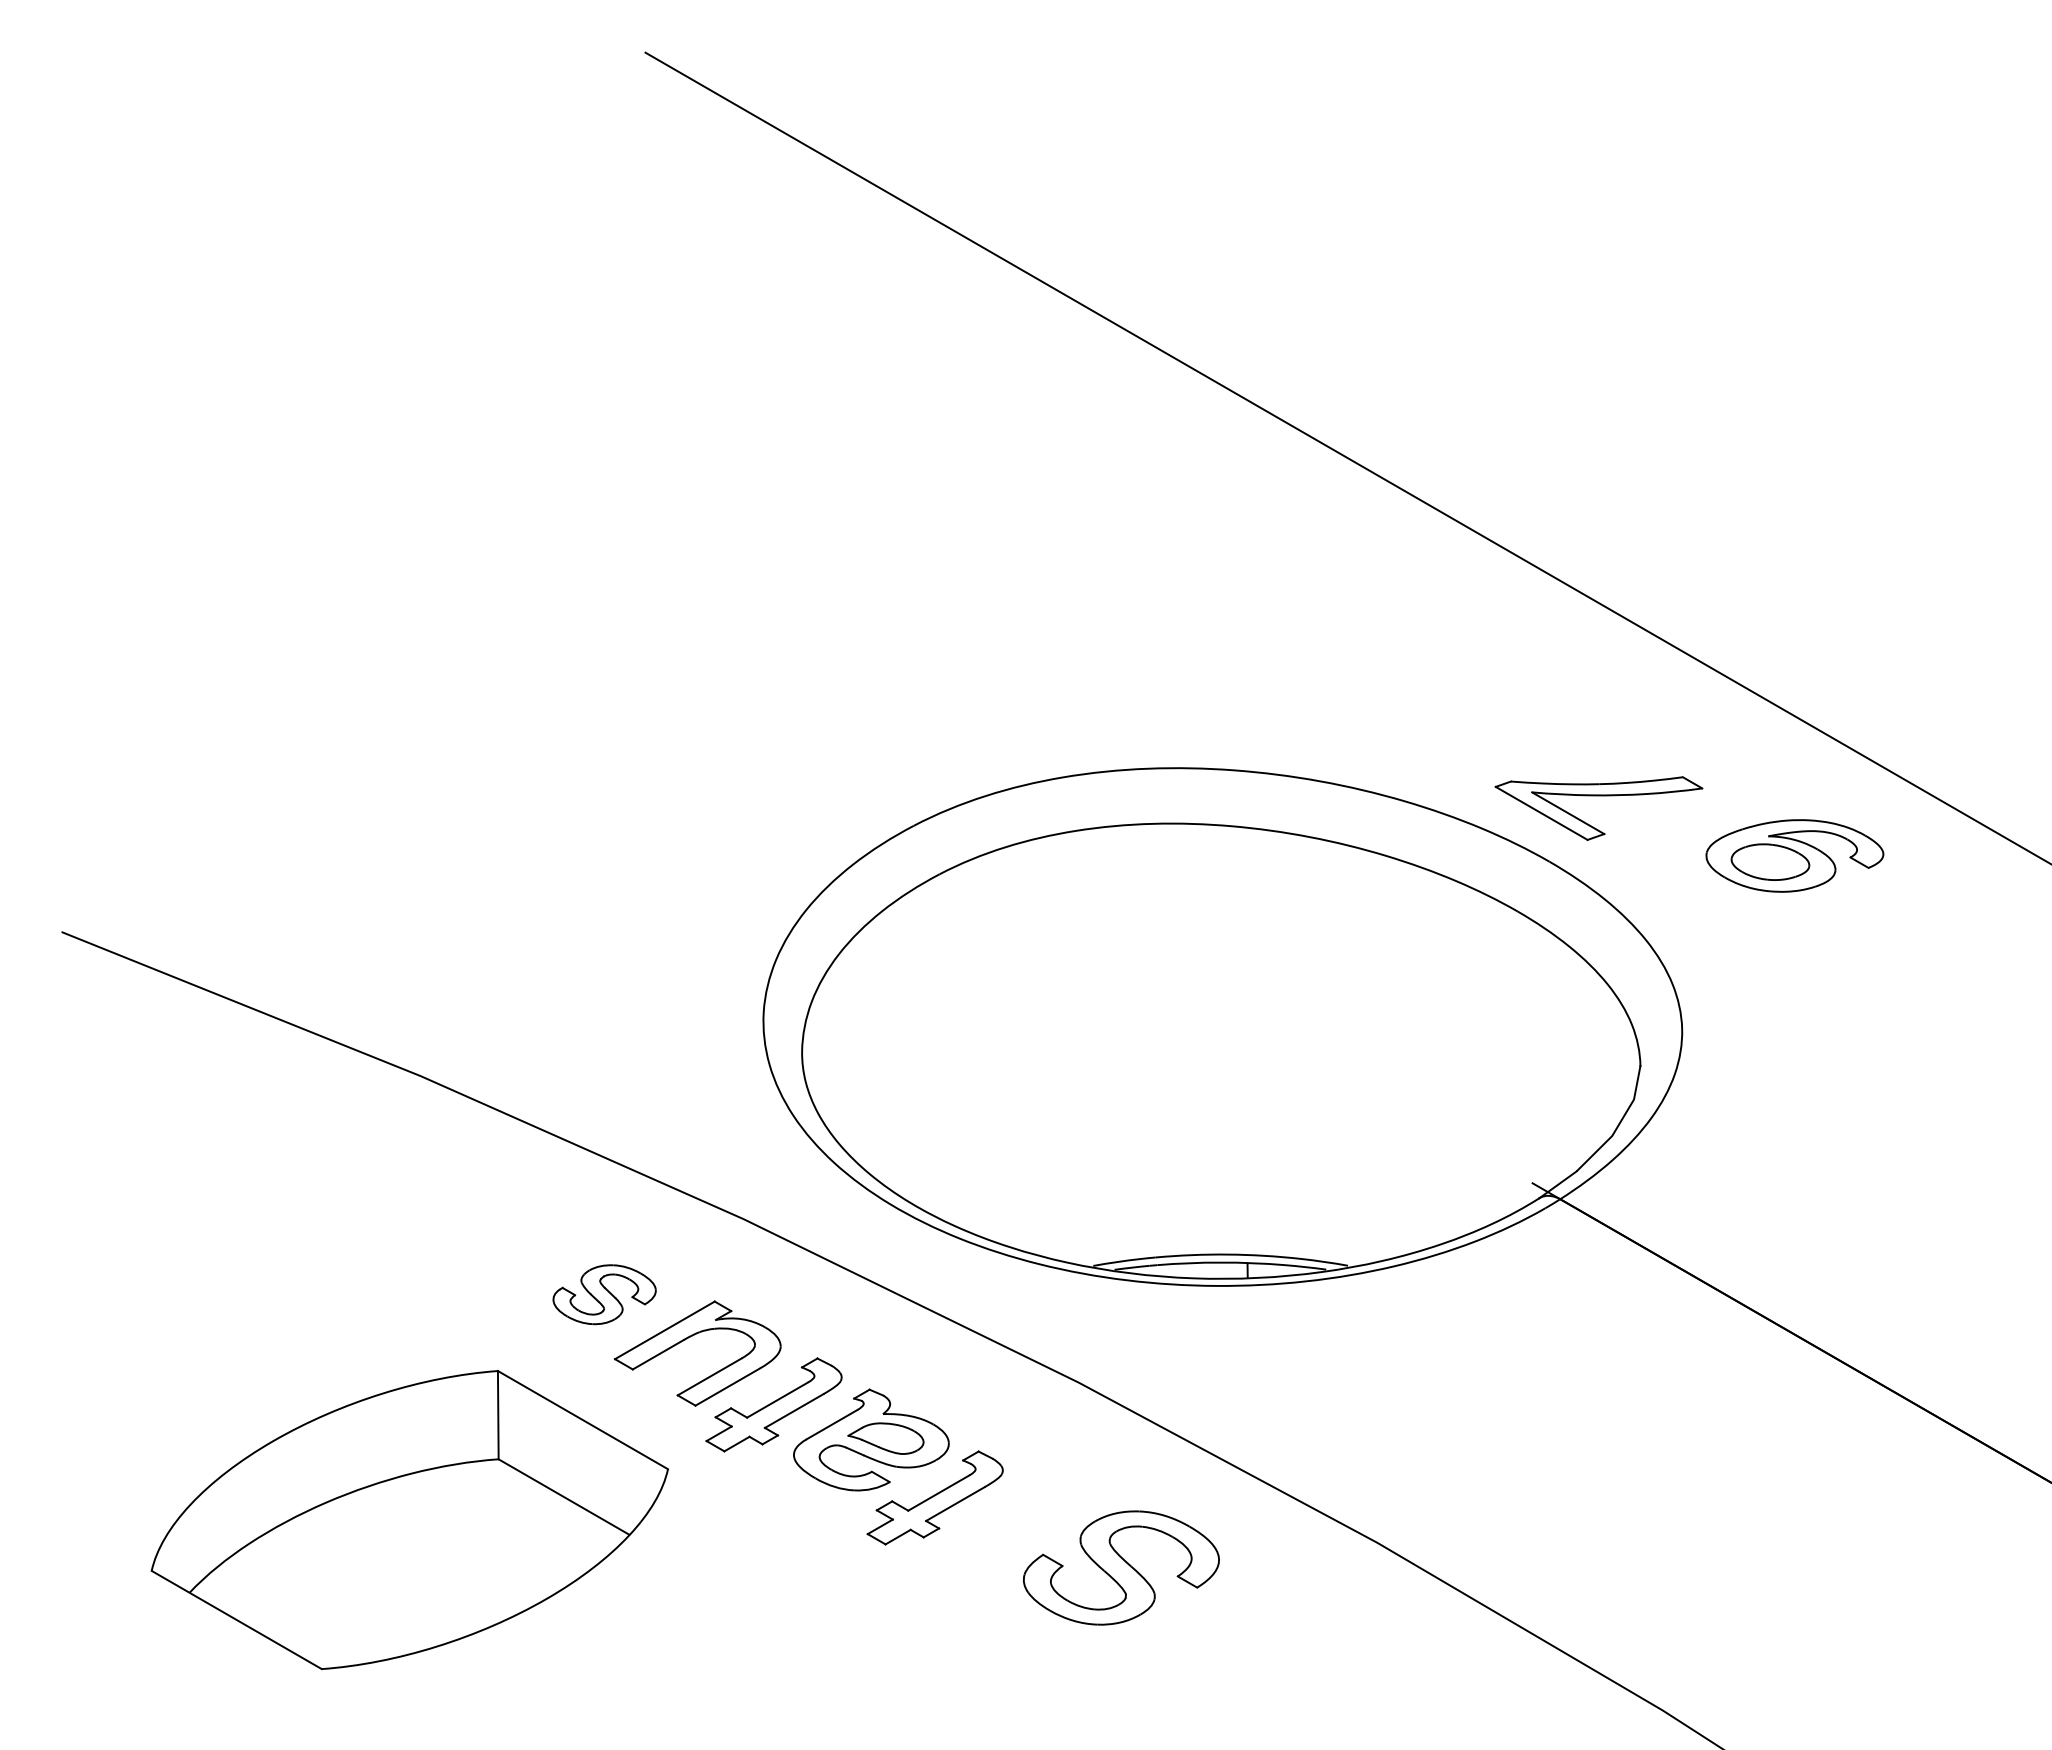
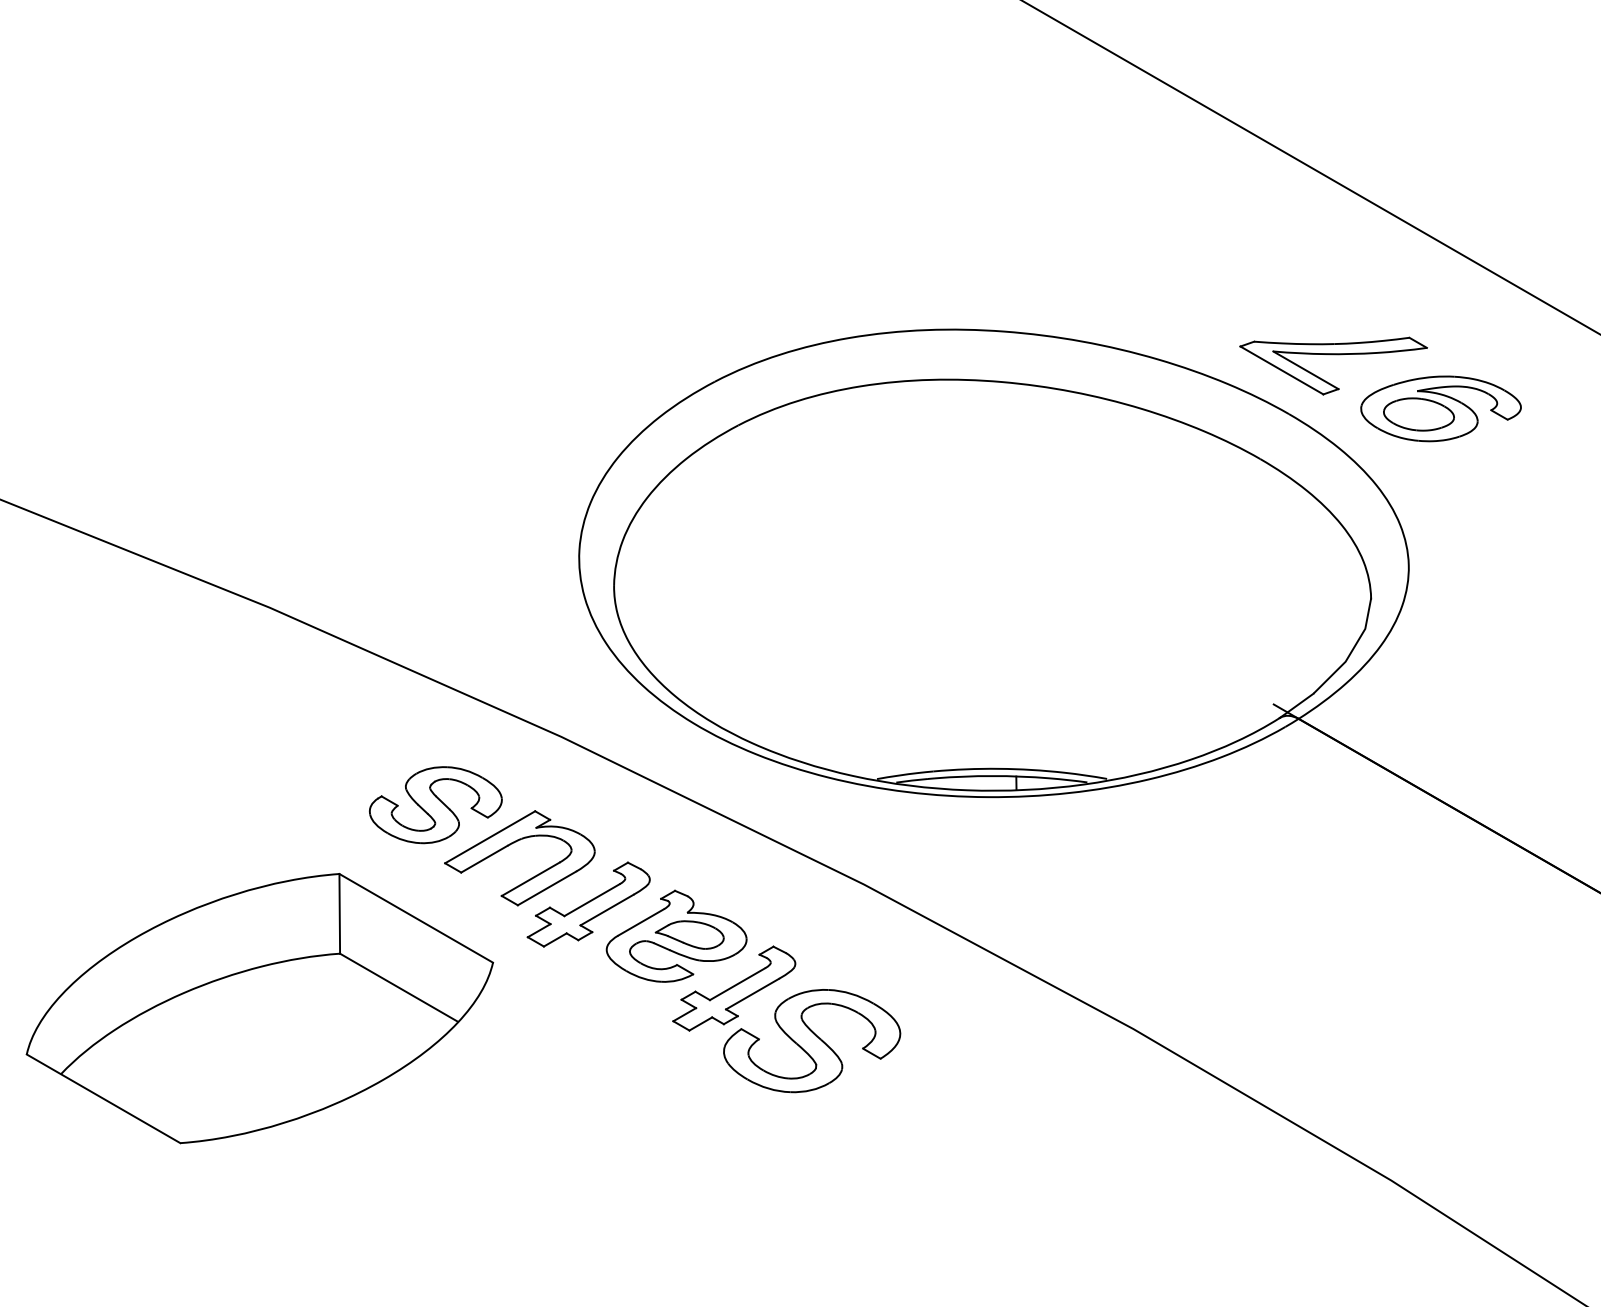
part: (1794, 855) -> (1440, 408), moved
part: (604, 1294) -> (435, 804), size x1.43
part: (1121, 1567) -> (812, 1040), moved

